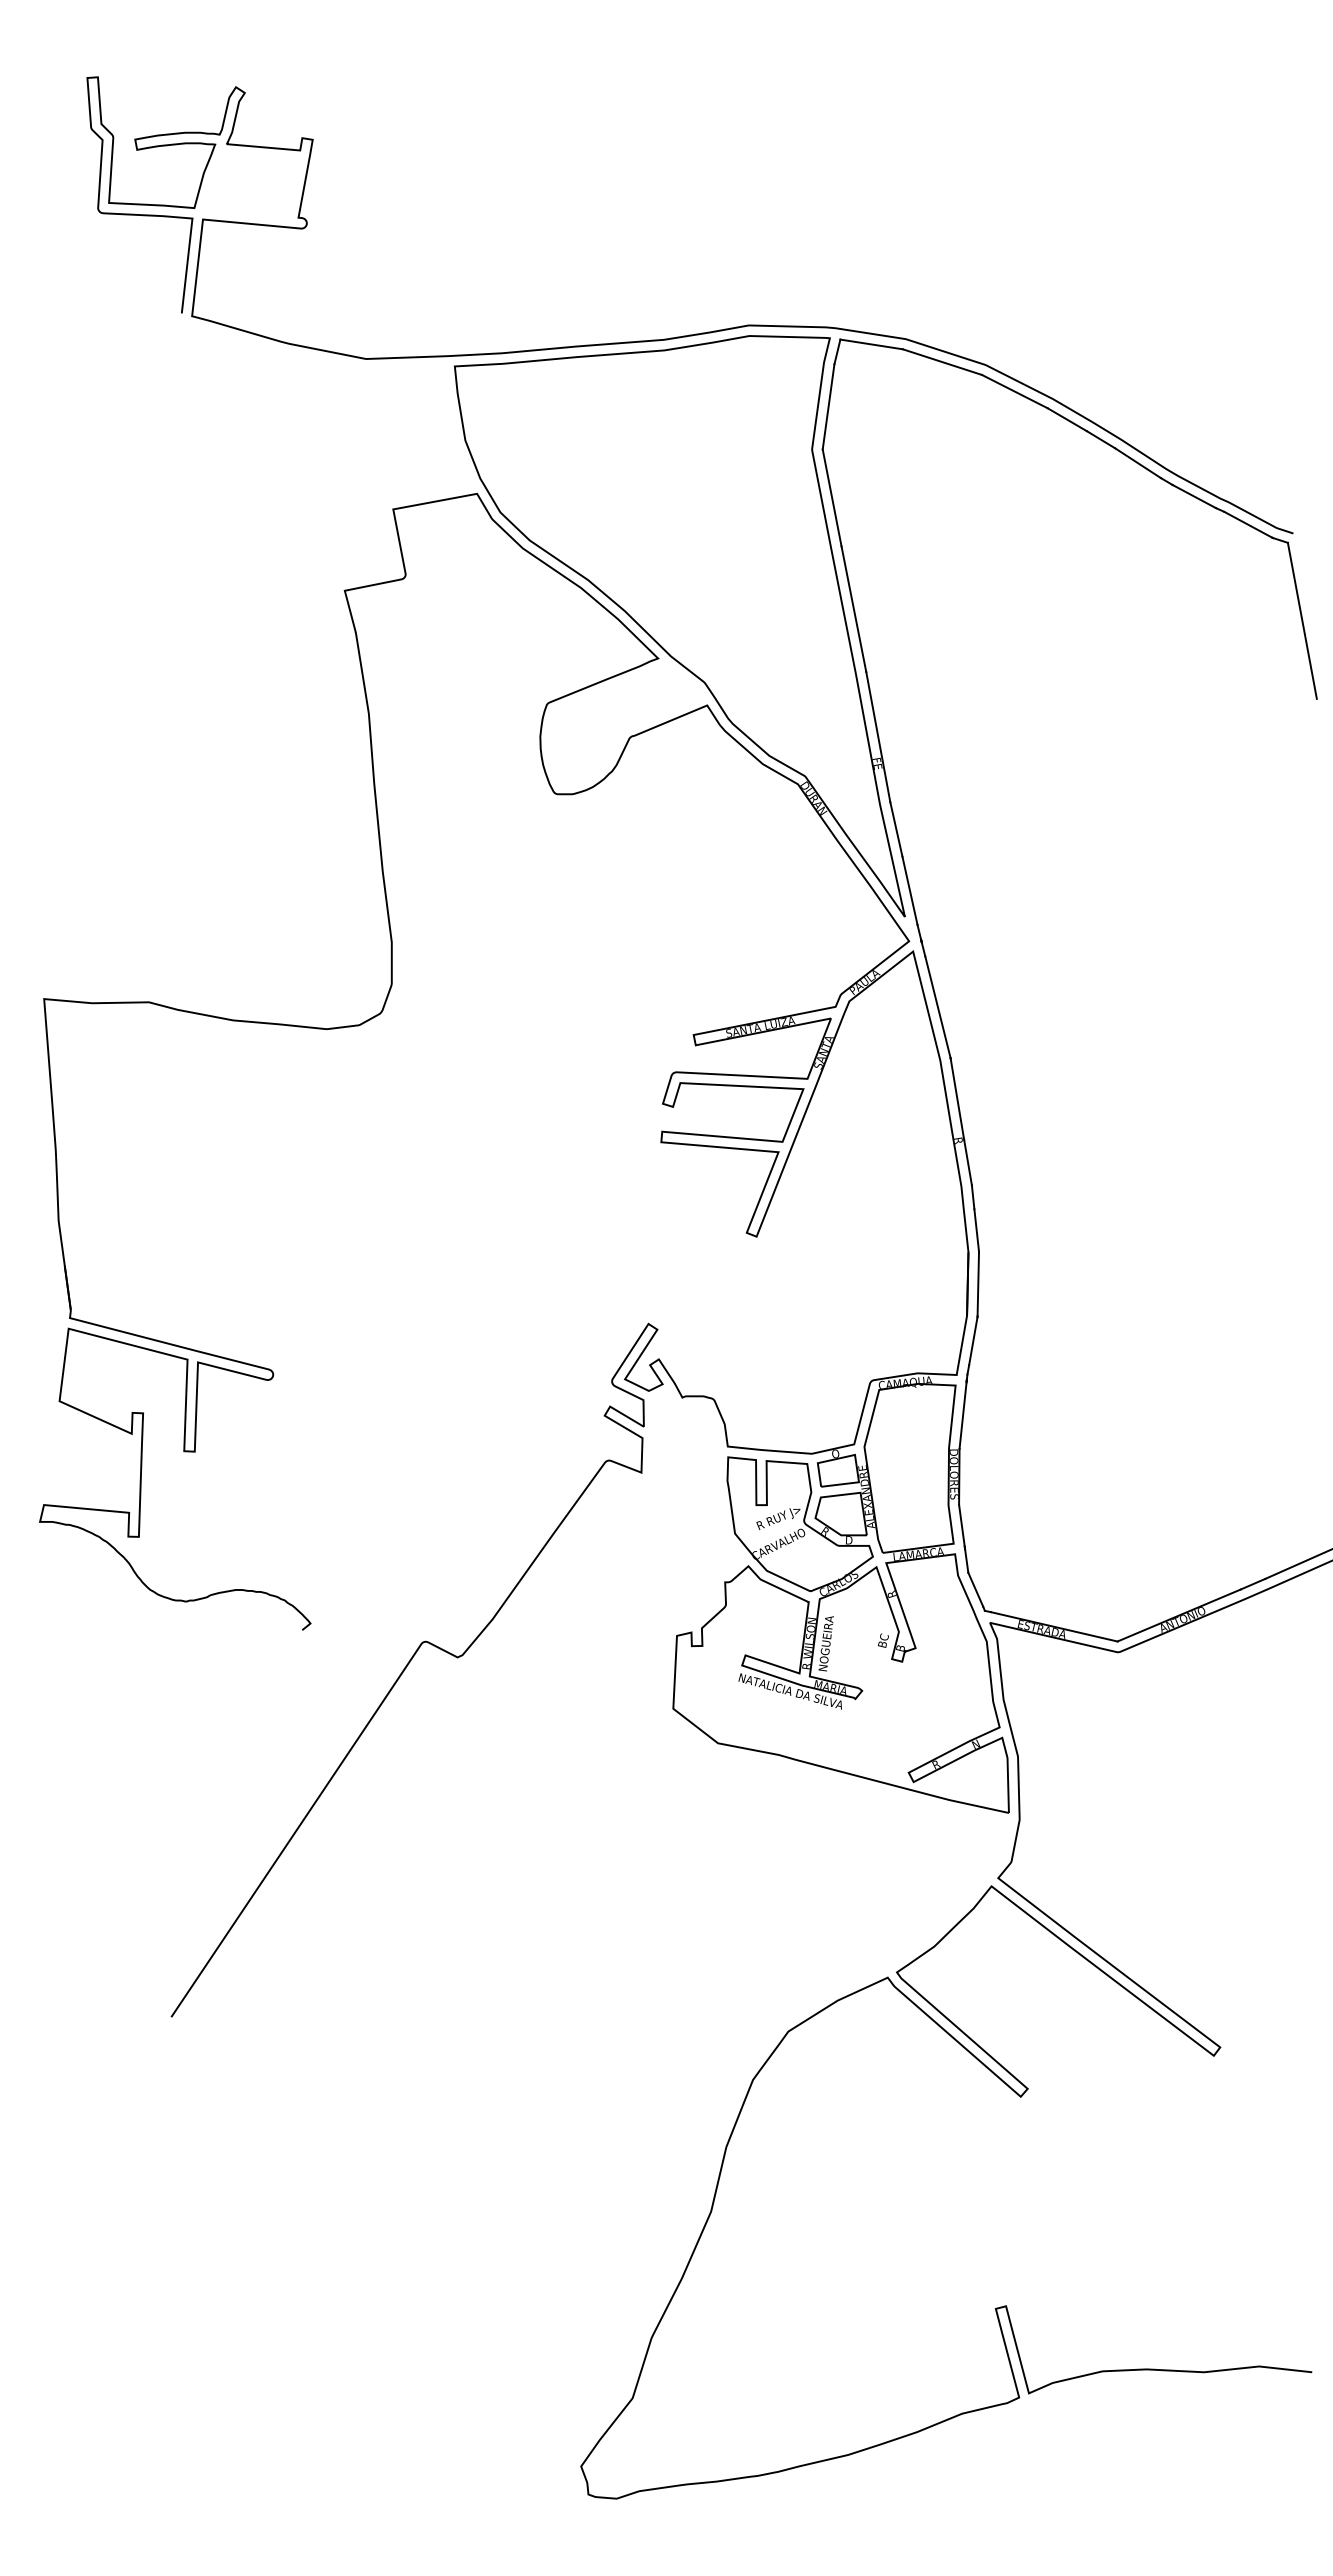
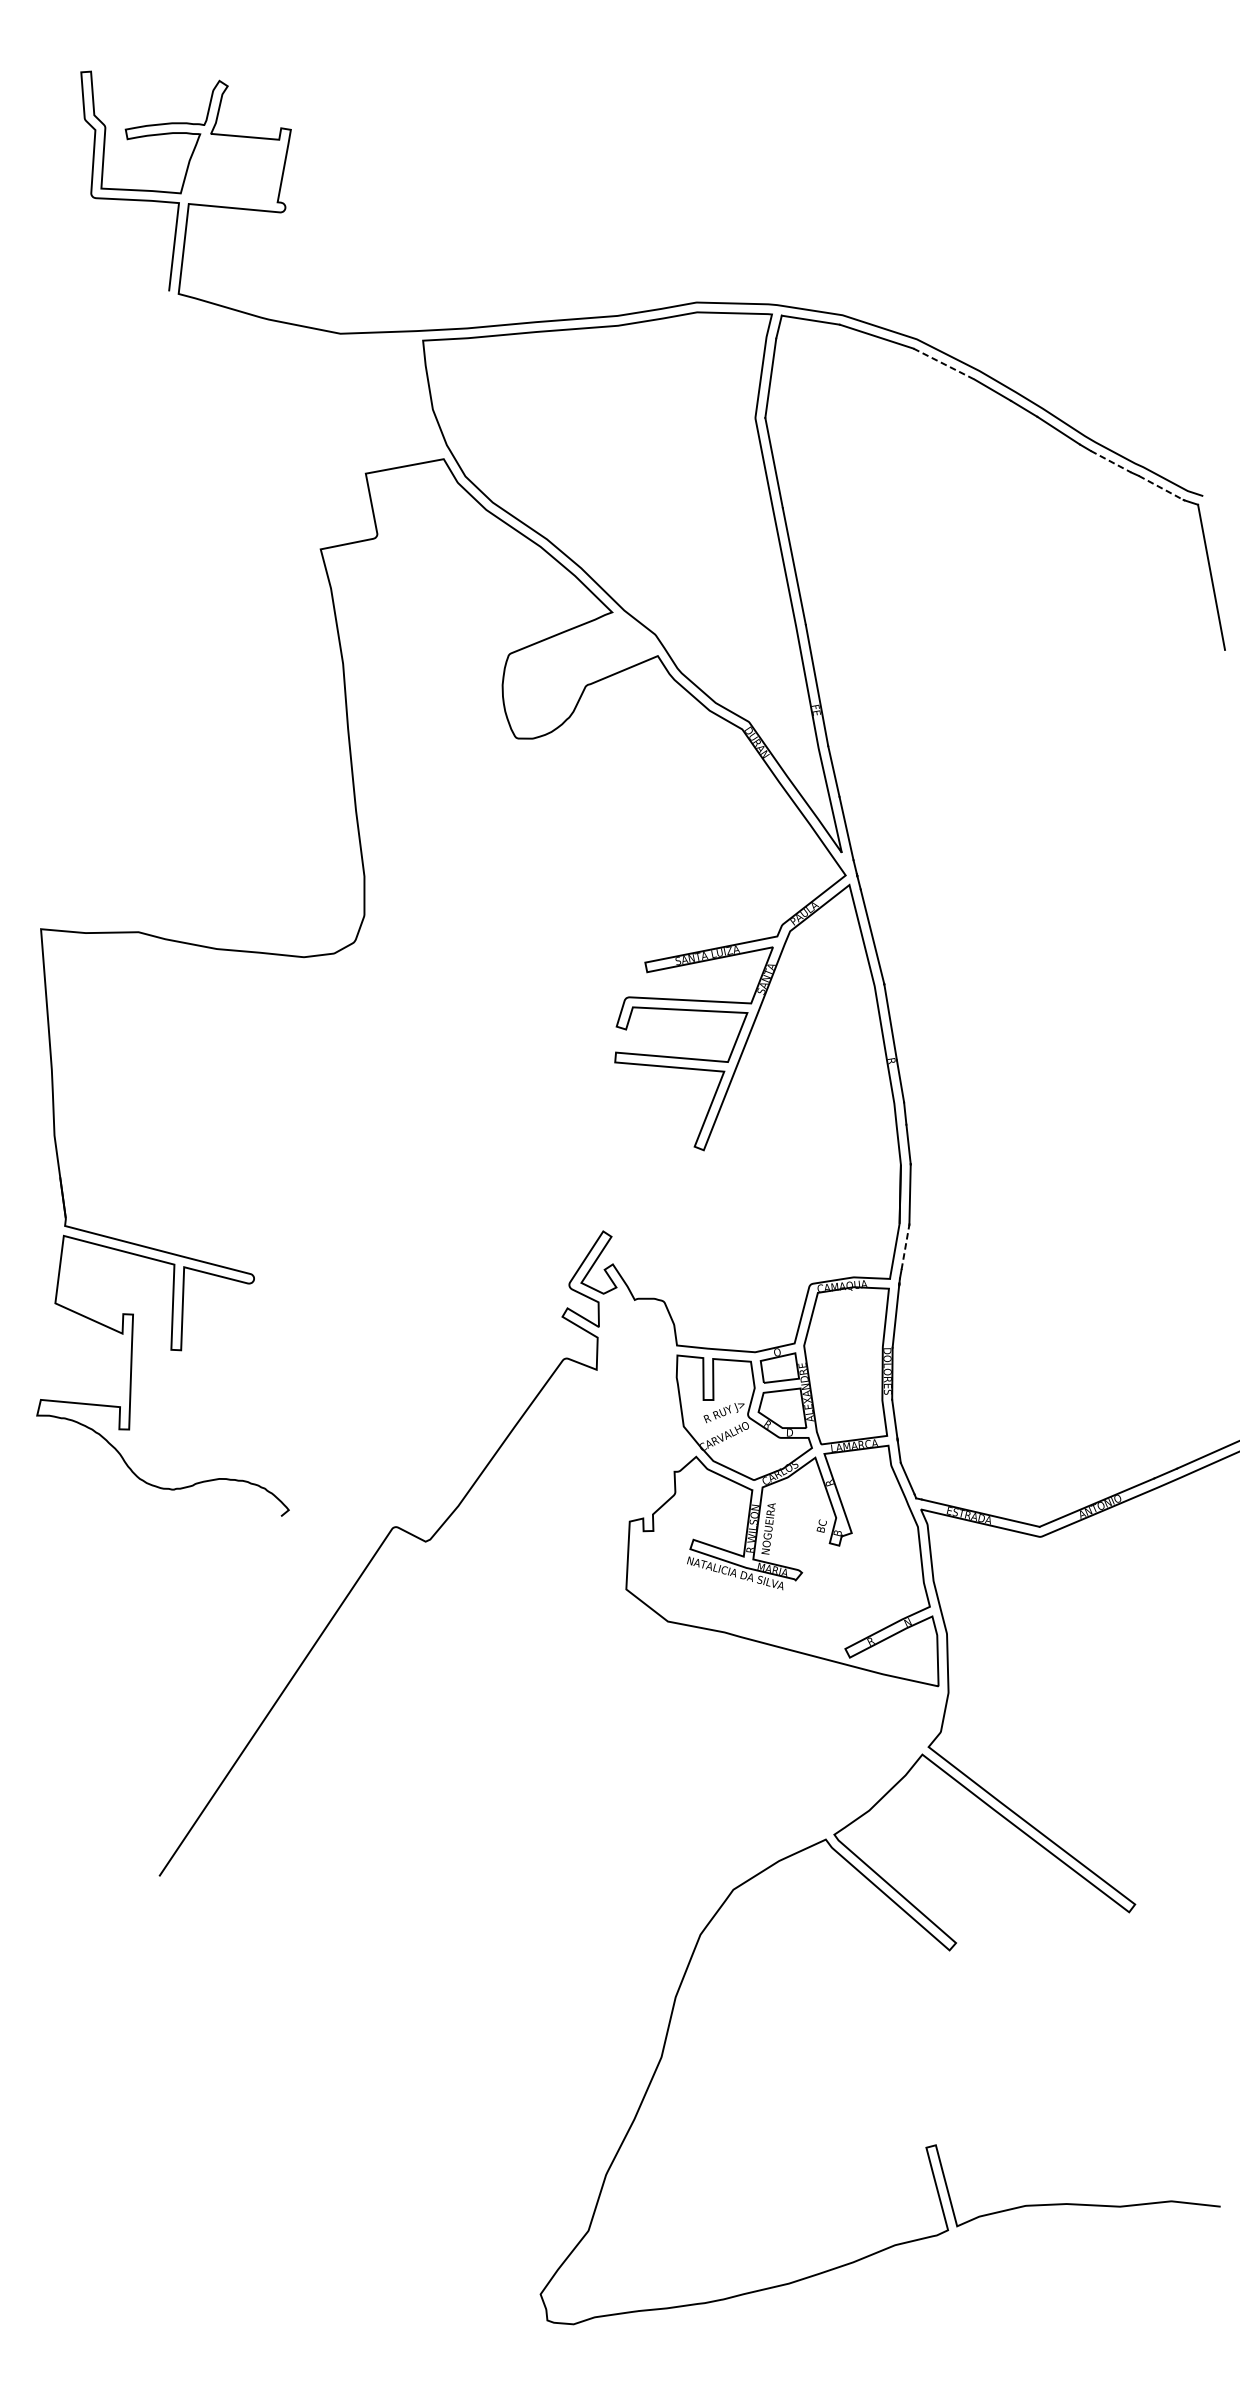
line: (1014, 391) -> (943, 363), solid -> dashed
line: (1194, 496) -> (1111, 461), solid -> dashed
line: (1248, 524) -> (1161, 487), solid -> dashed
line: (973, 1340) -> (905, 1246), solid -> dashed

